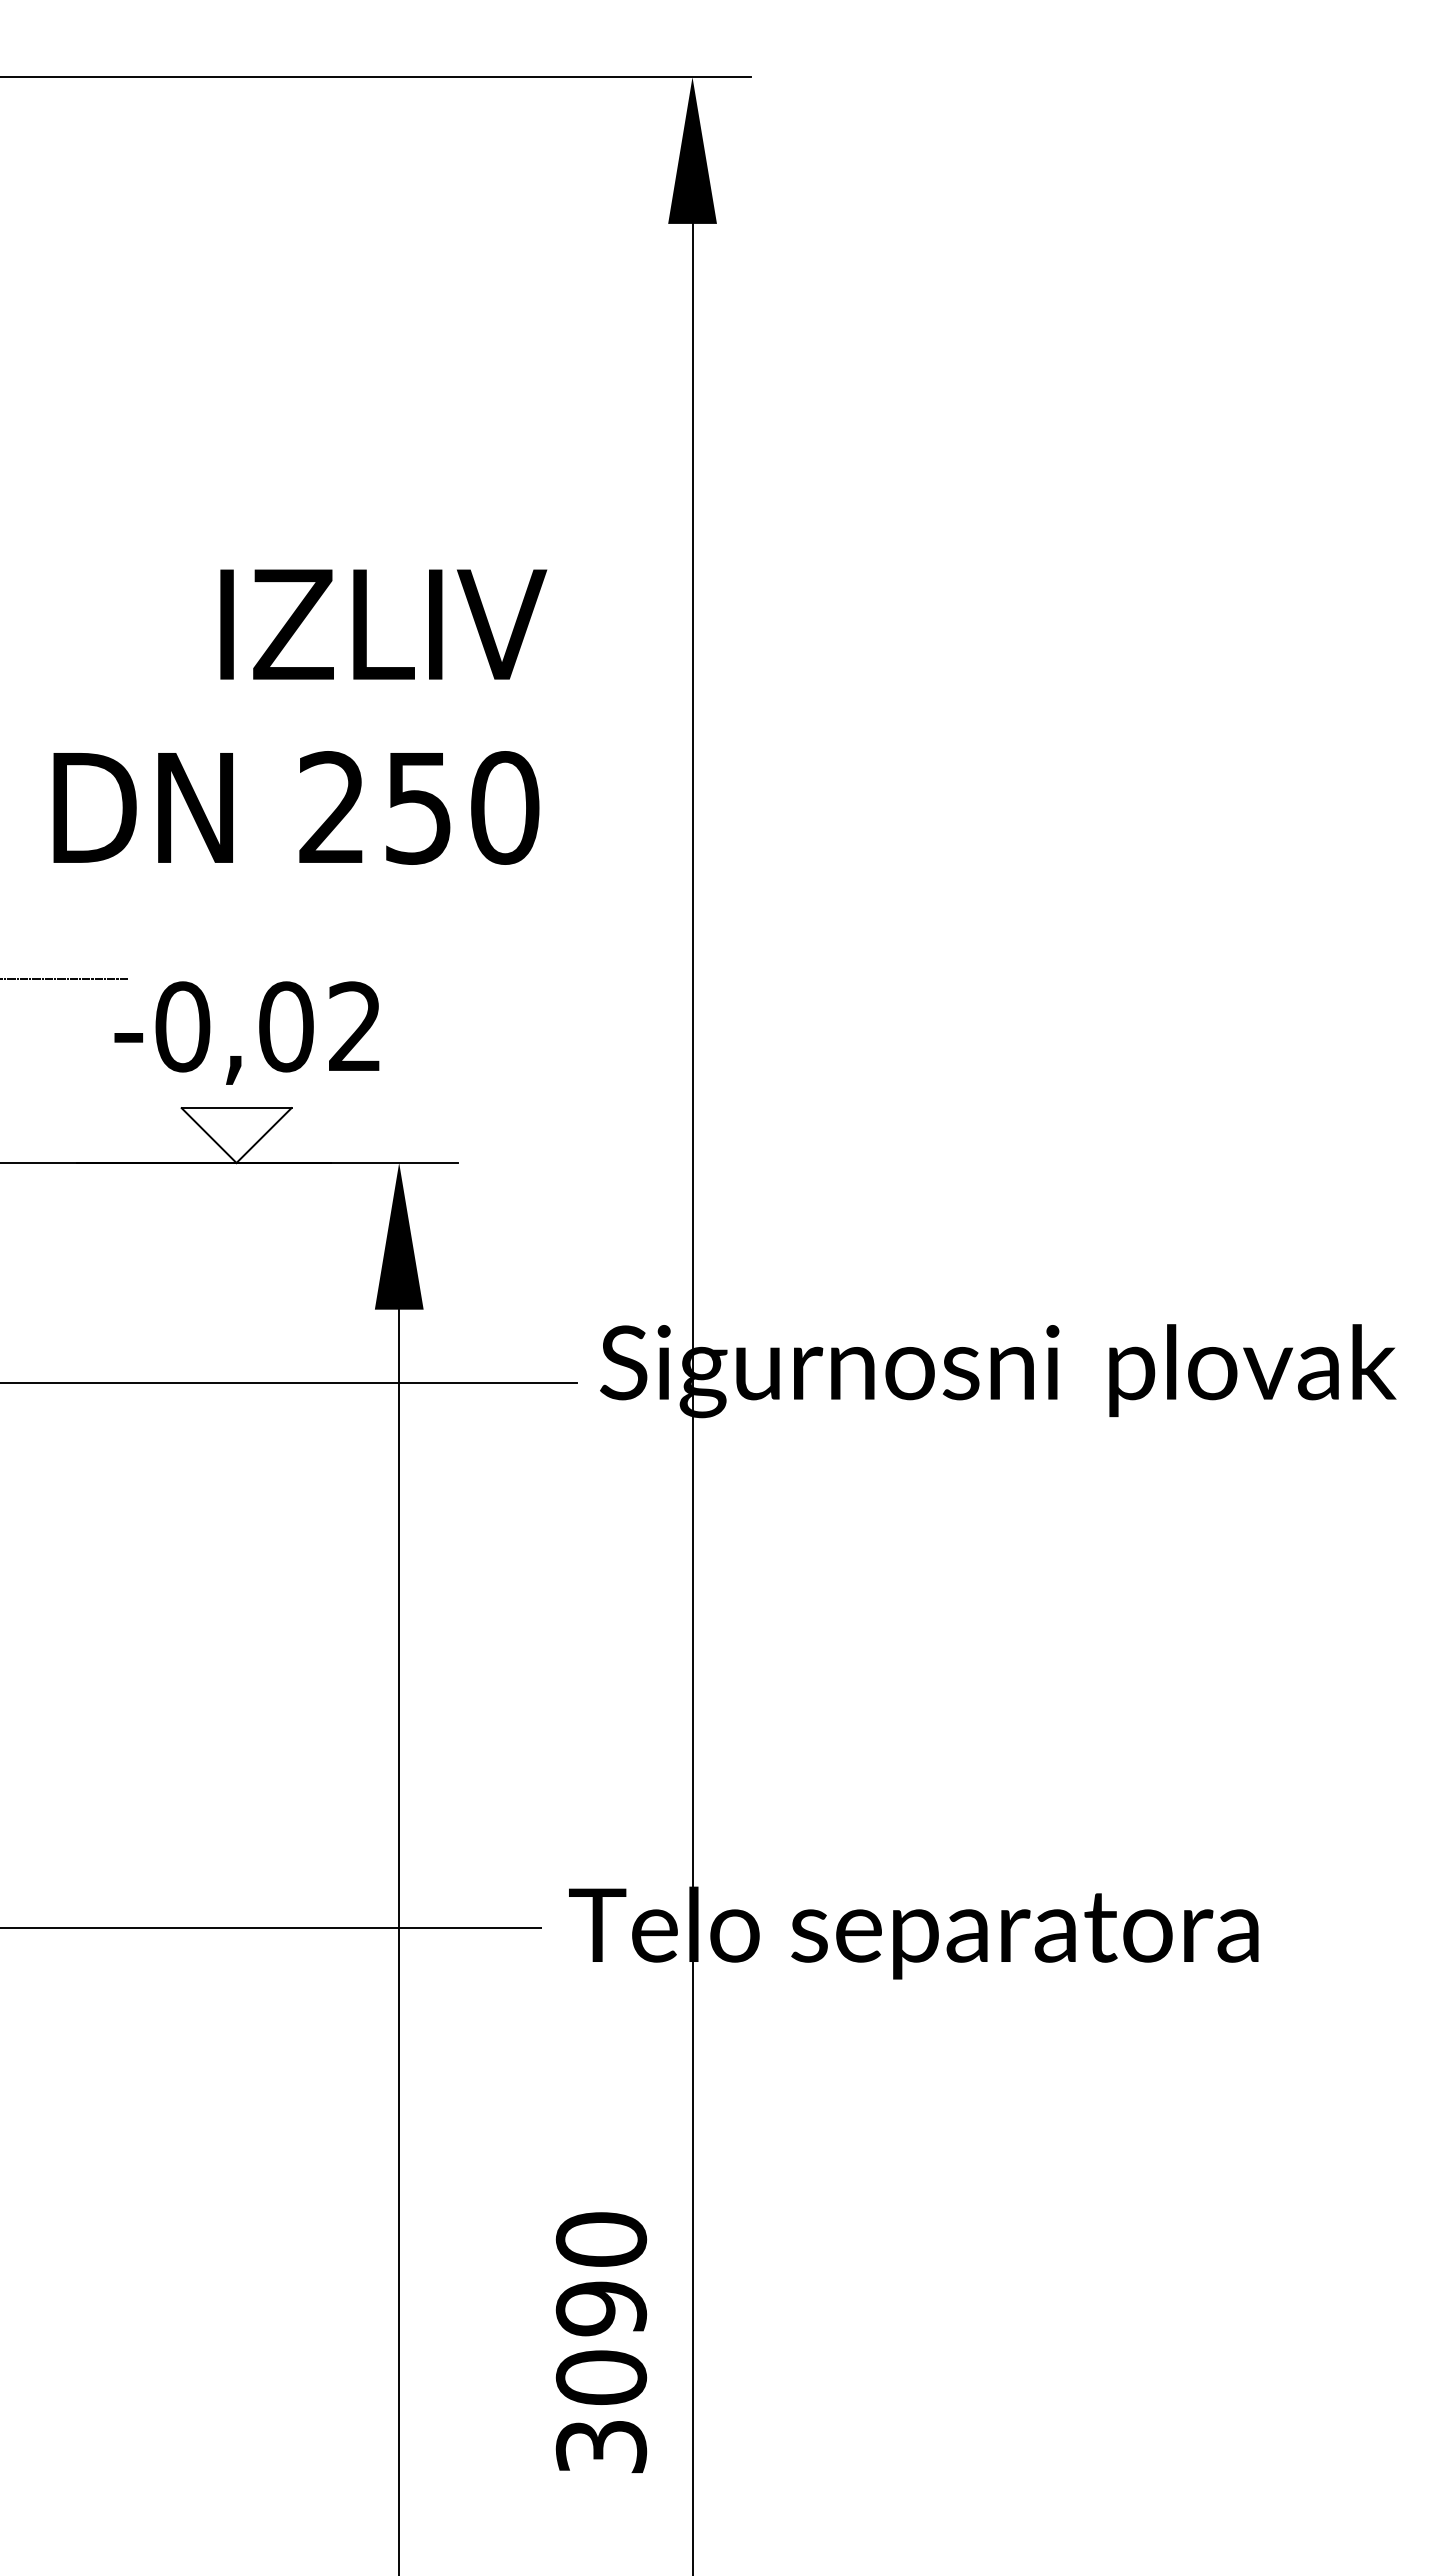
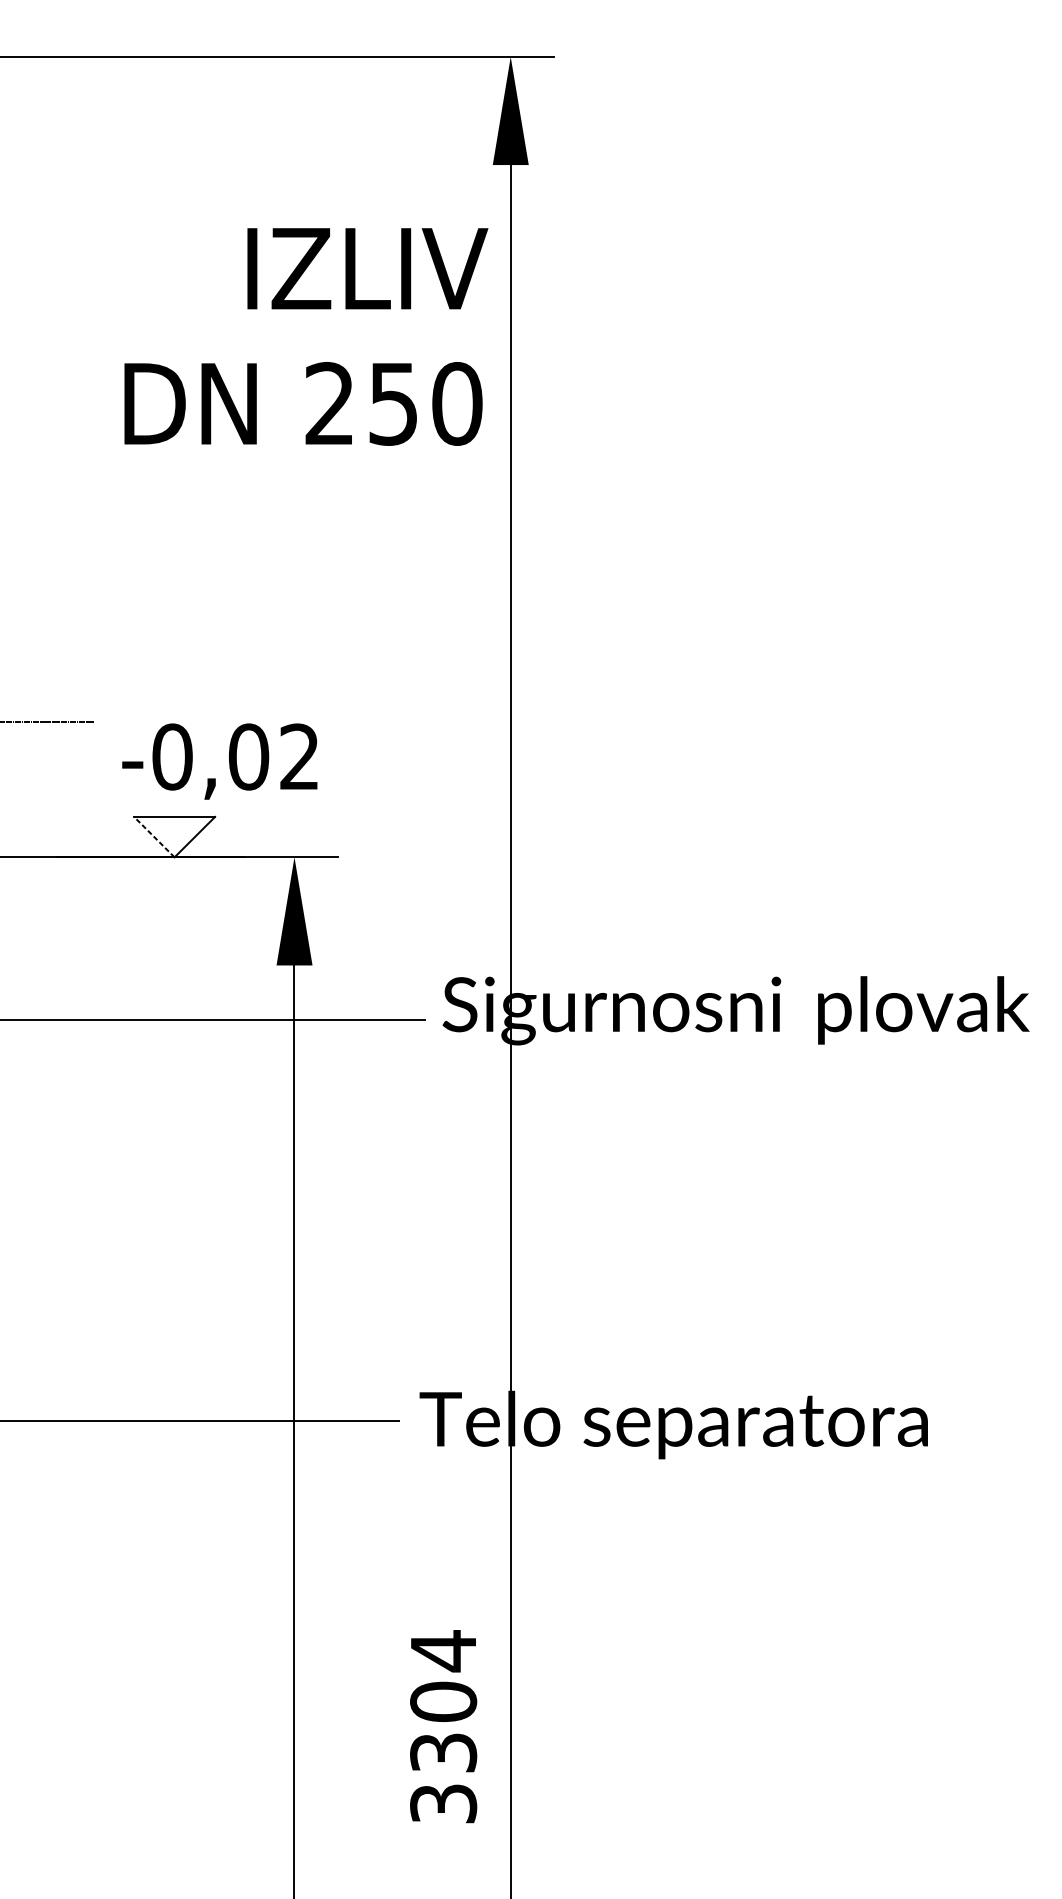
text: (300, 716) -> (306, 336), moved
text: (246, 1032) -> (219, 761), moved
line: (209, 1135) -> (154, 837), solid -> dashed
text: (601, 2307) -> (443, 1701), 3090 -> 3304

